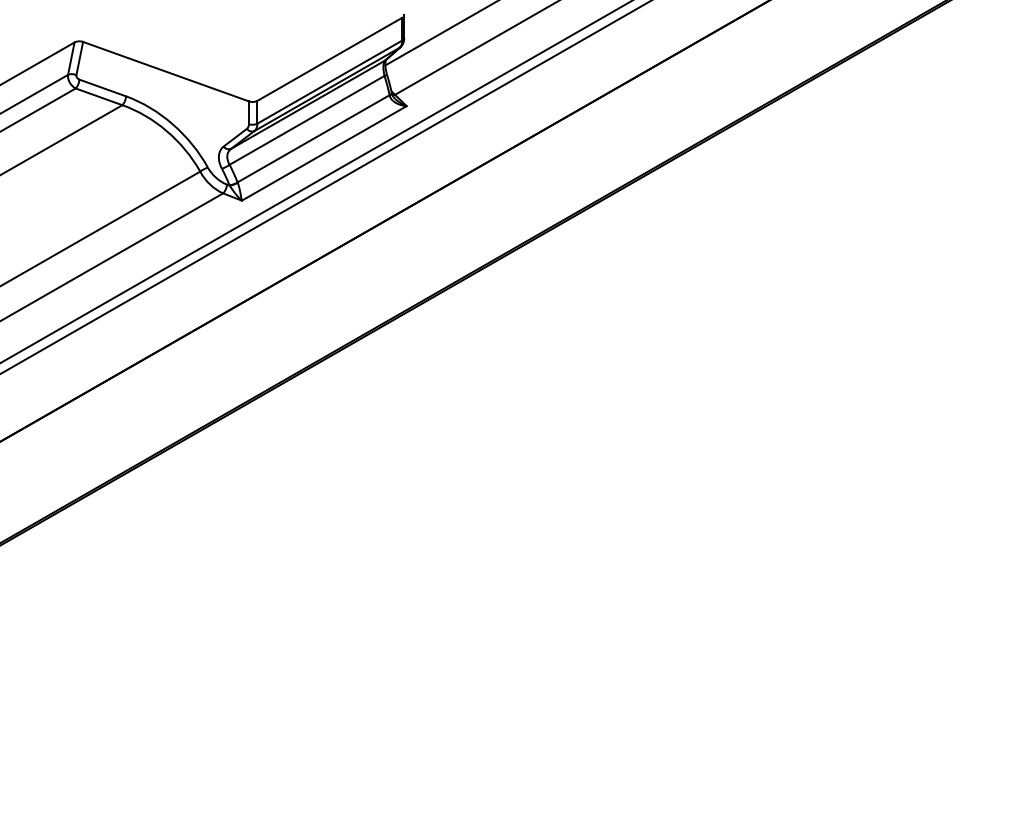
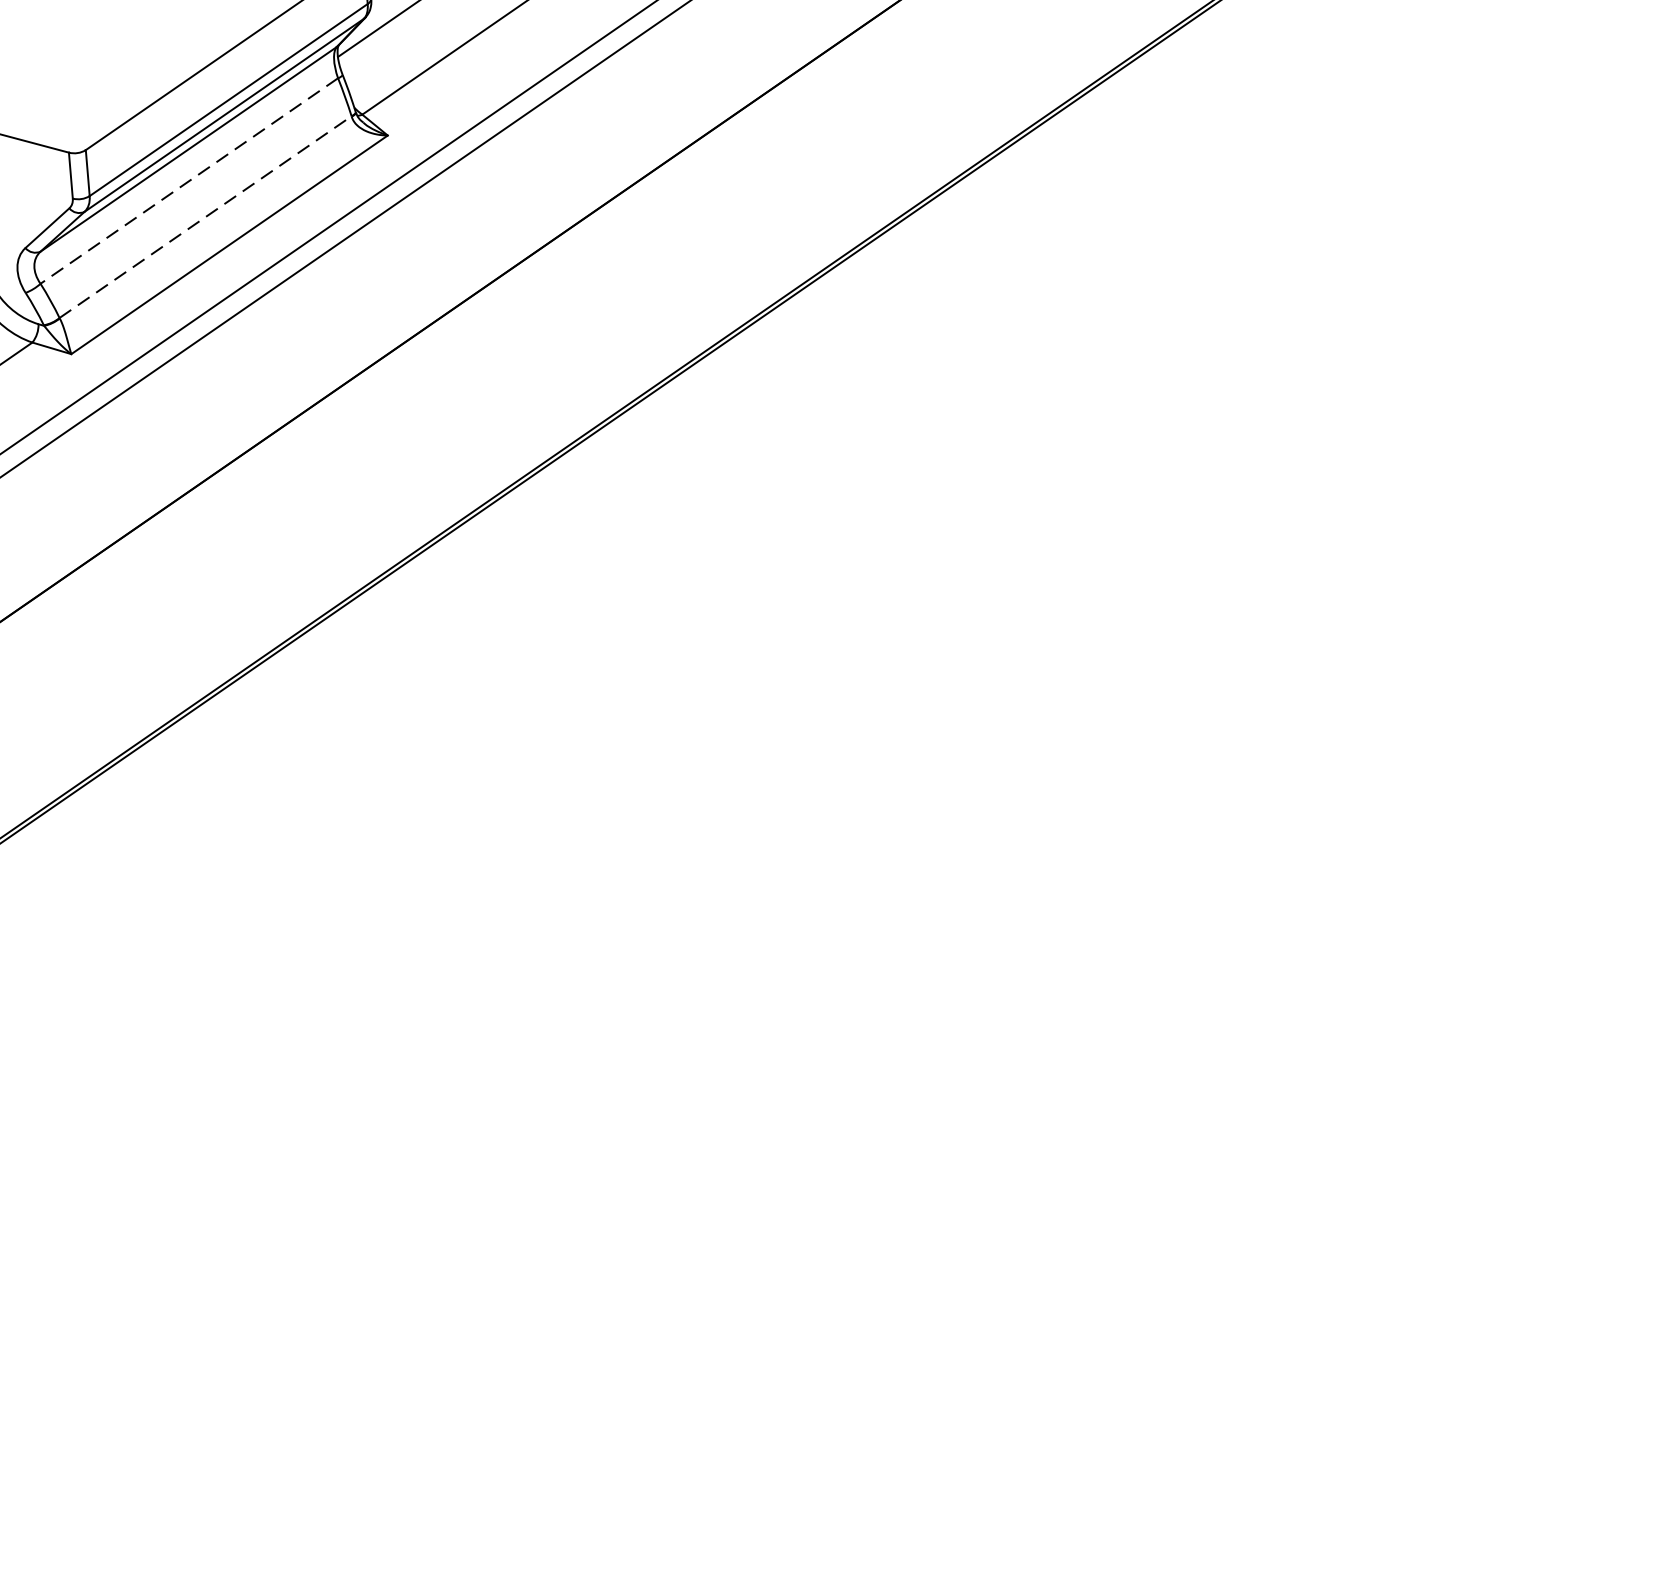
line: (306, 120) -> (188, 181), solid -> dashed
line: (313, 138) -> (205, 216), solid -> dashed

